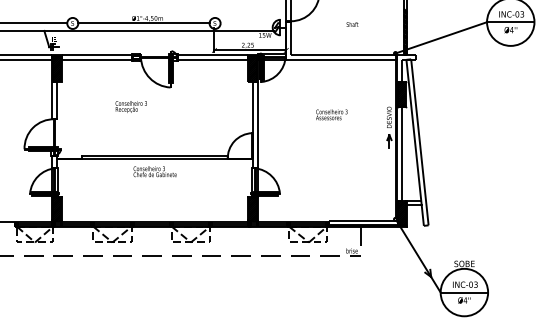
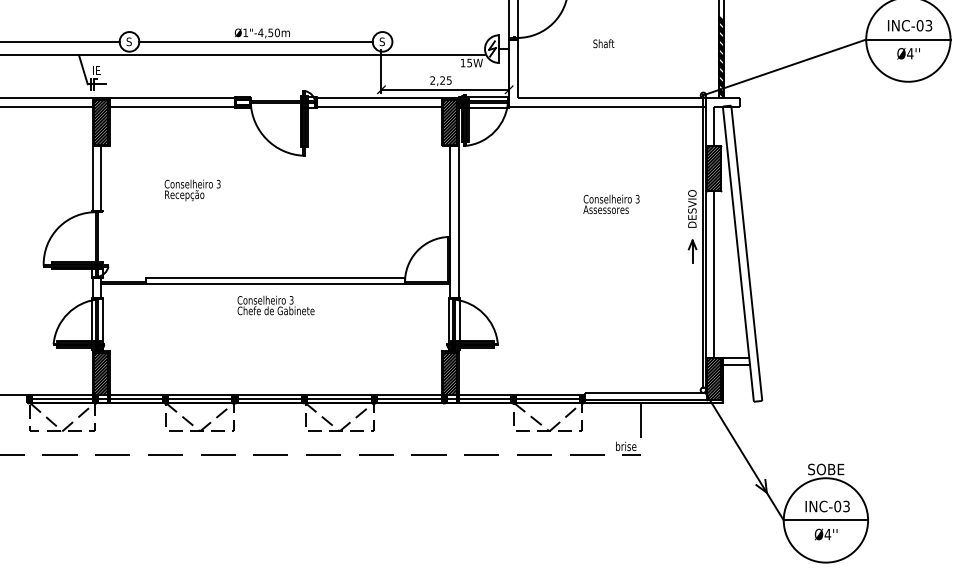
text: (352, 24) -> (603, 43), moved
text: (130, 106) -> (191, 189), moved
text: (331, 114) -> (610, 203), moved

